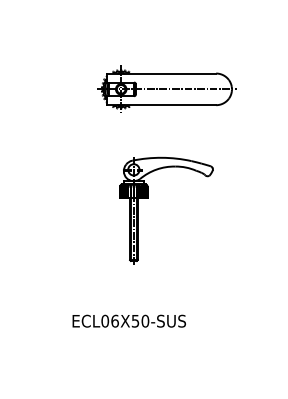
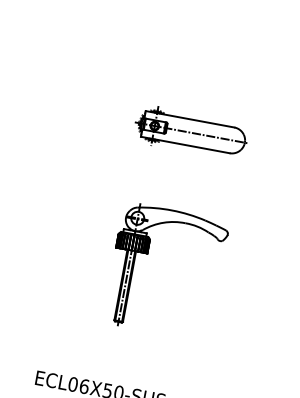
part: (165, 87) -> (191, 131), size x0.71

